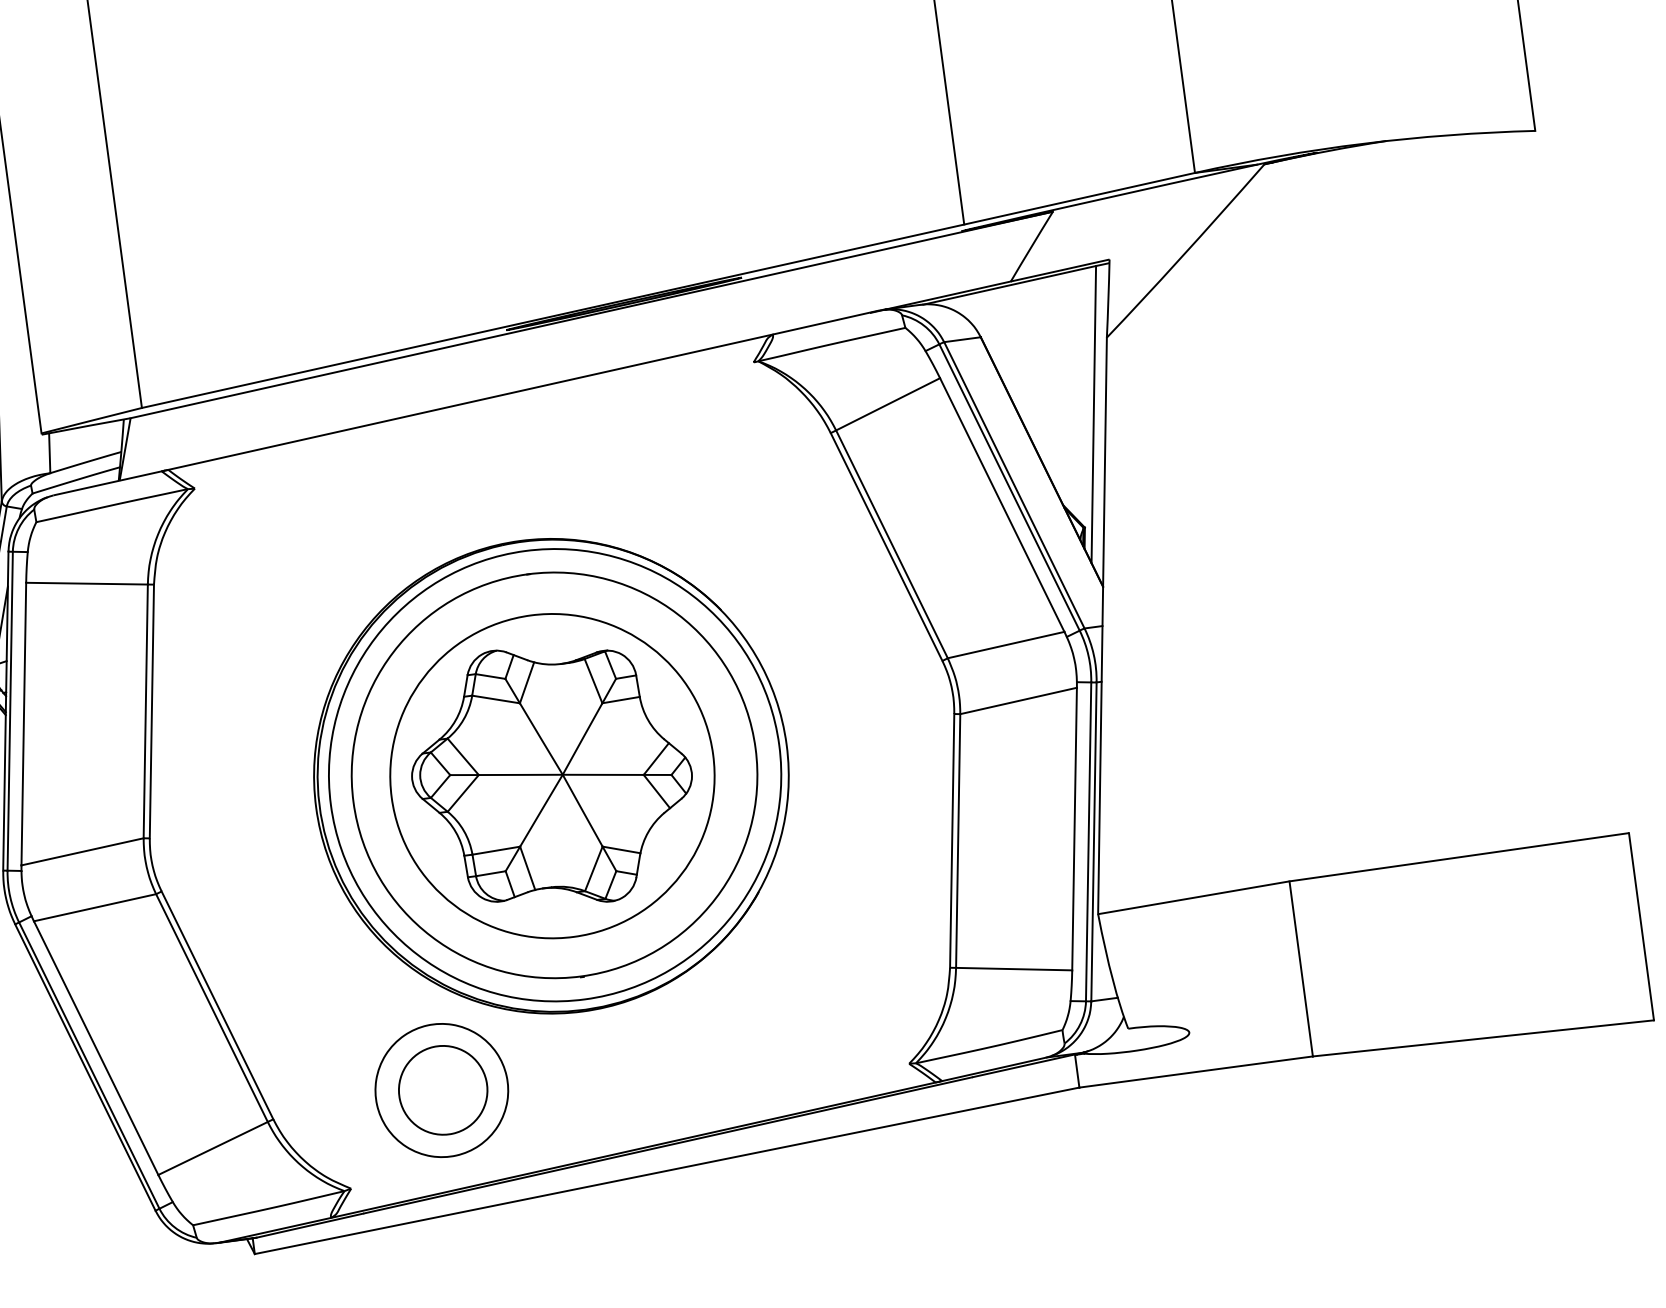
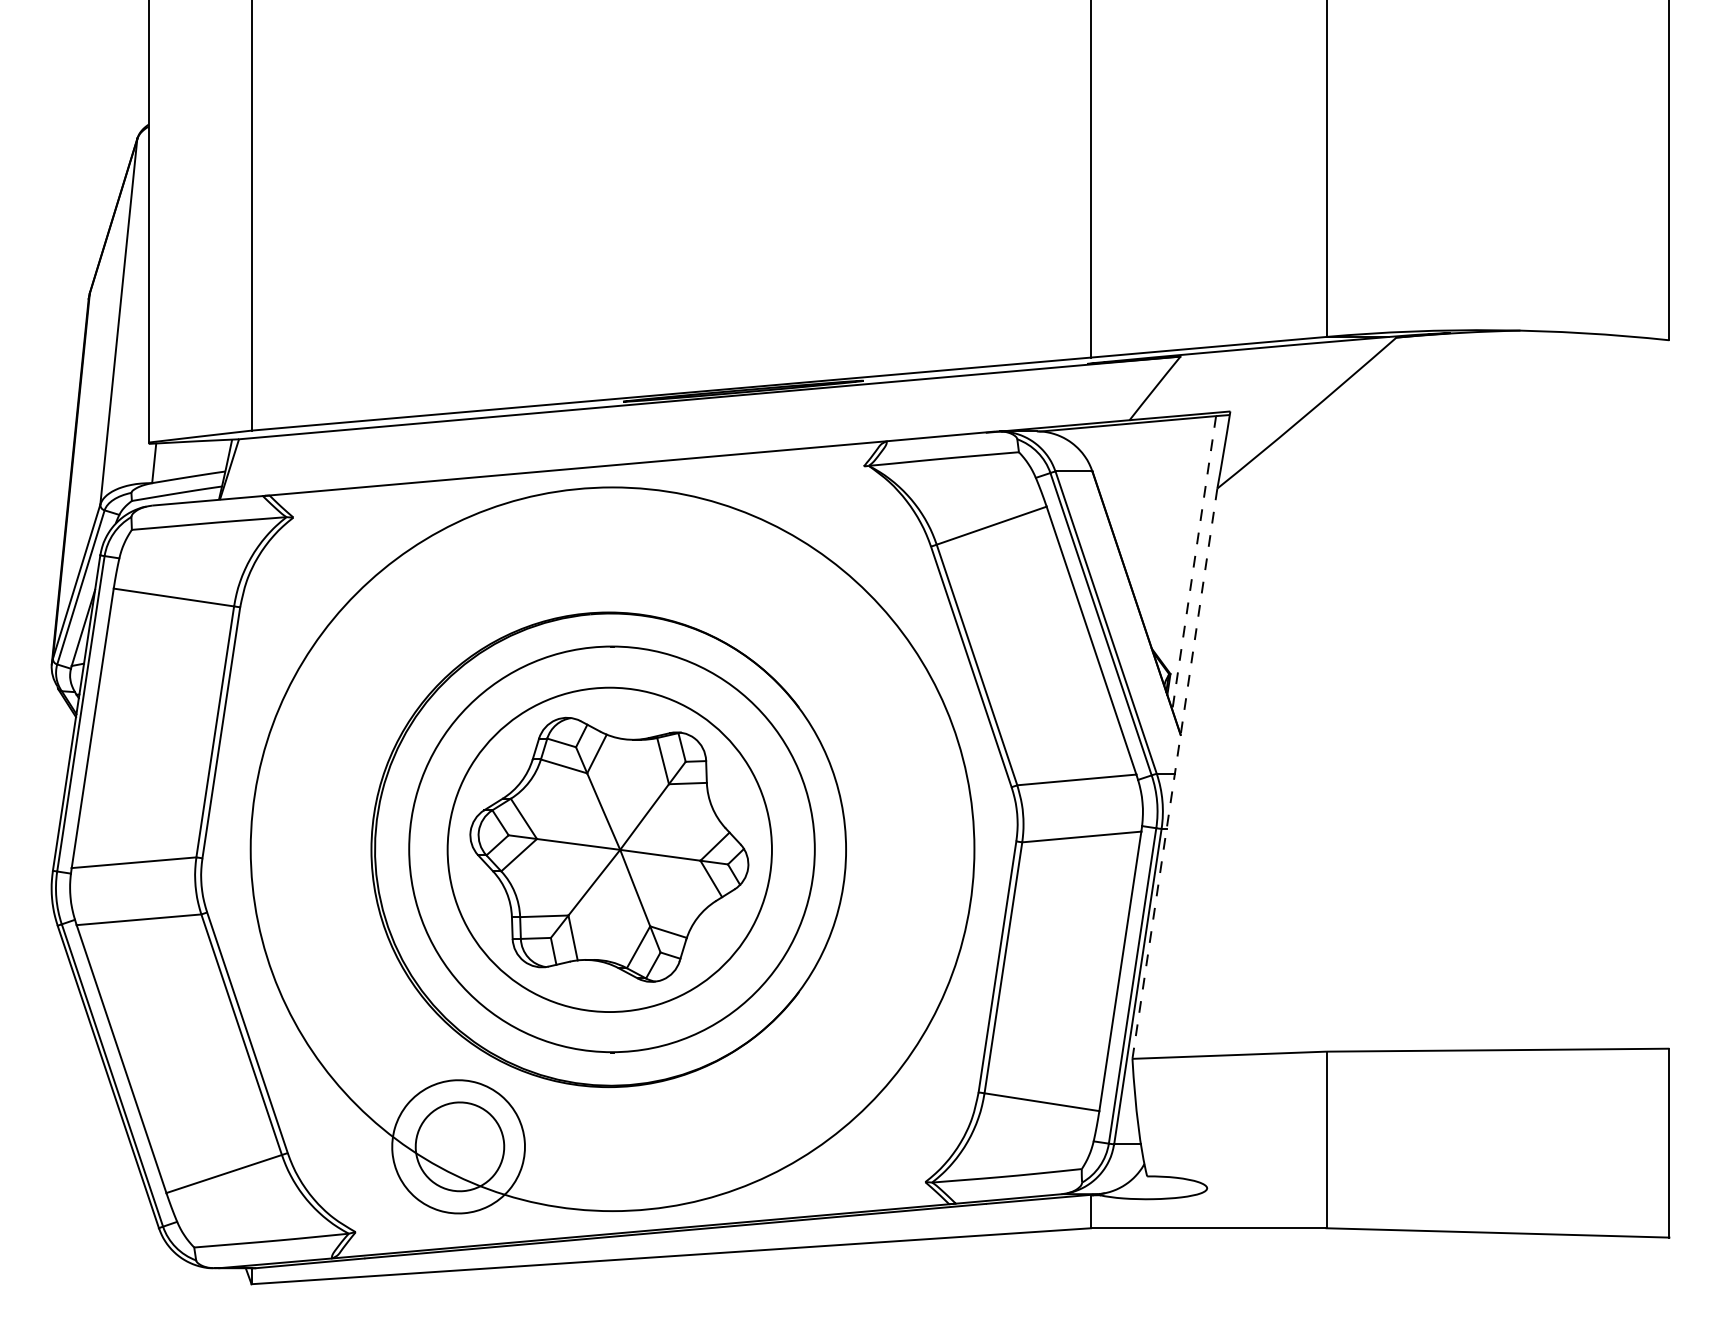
line: (1094, 414) -> (1194, 563), solid -> dashed
line: (1102, 626) -> (1174, 774), solid -> dashed
circle: (555, 775) -> (612, 849), size x1.6

